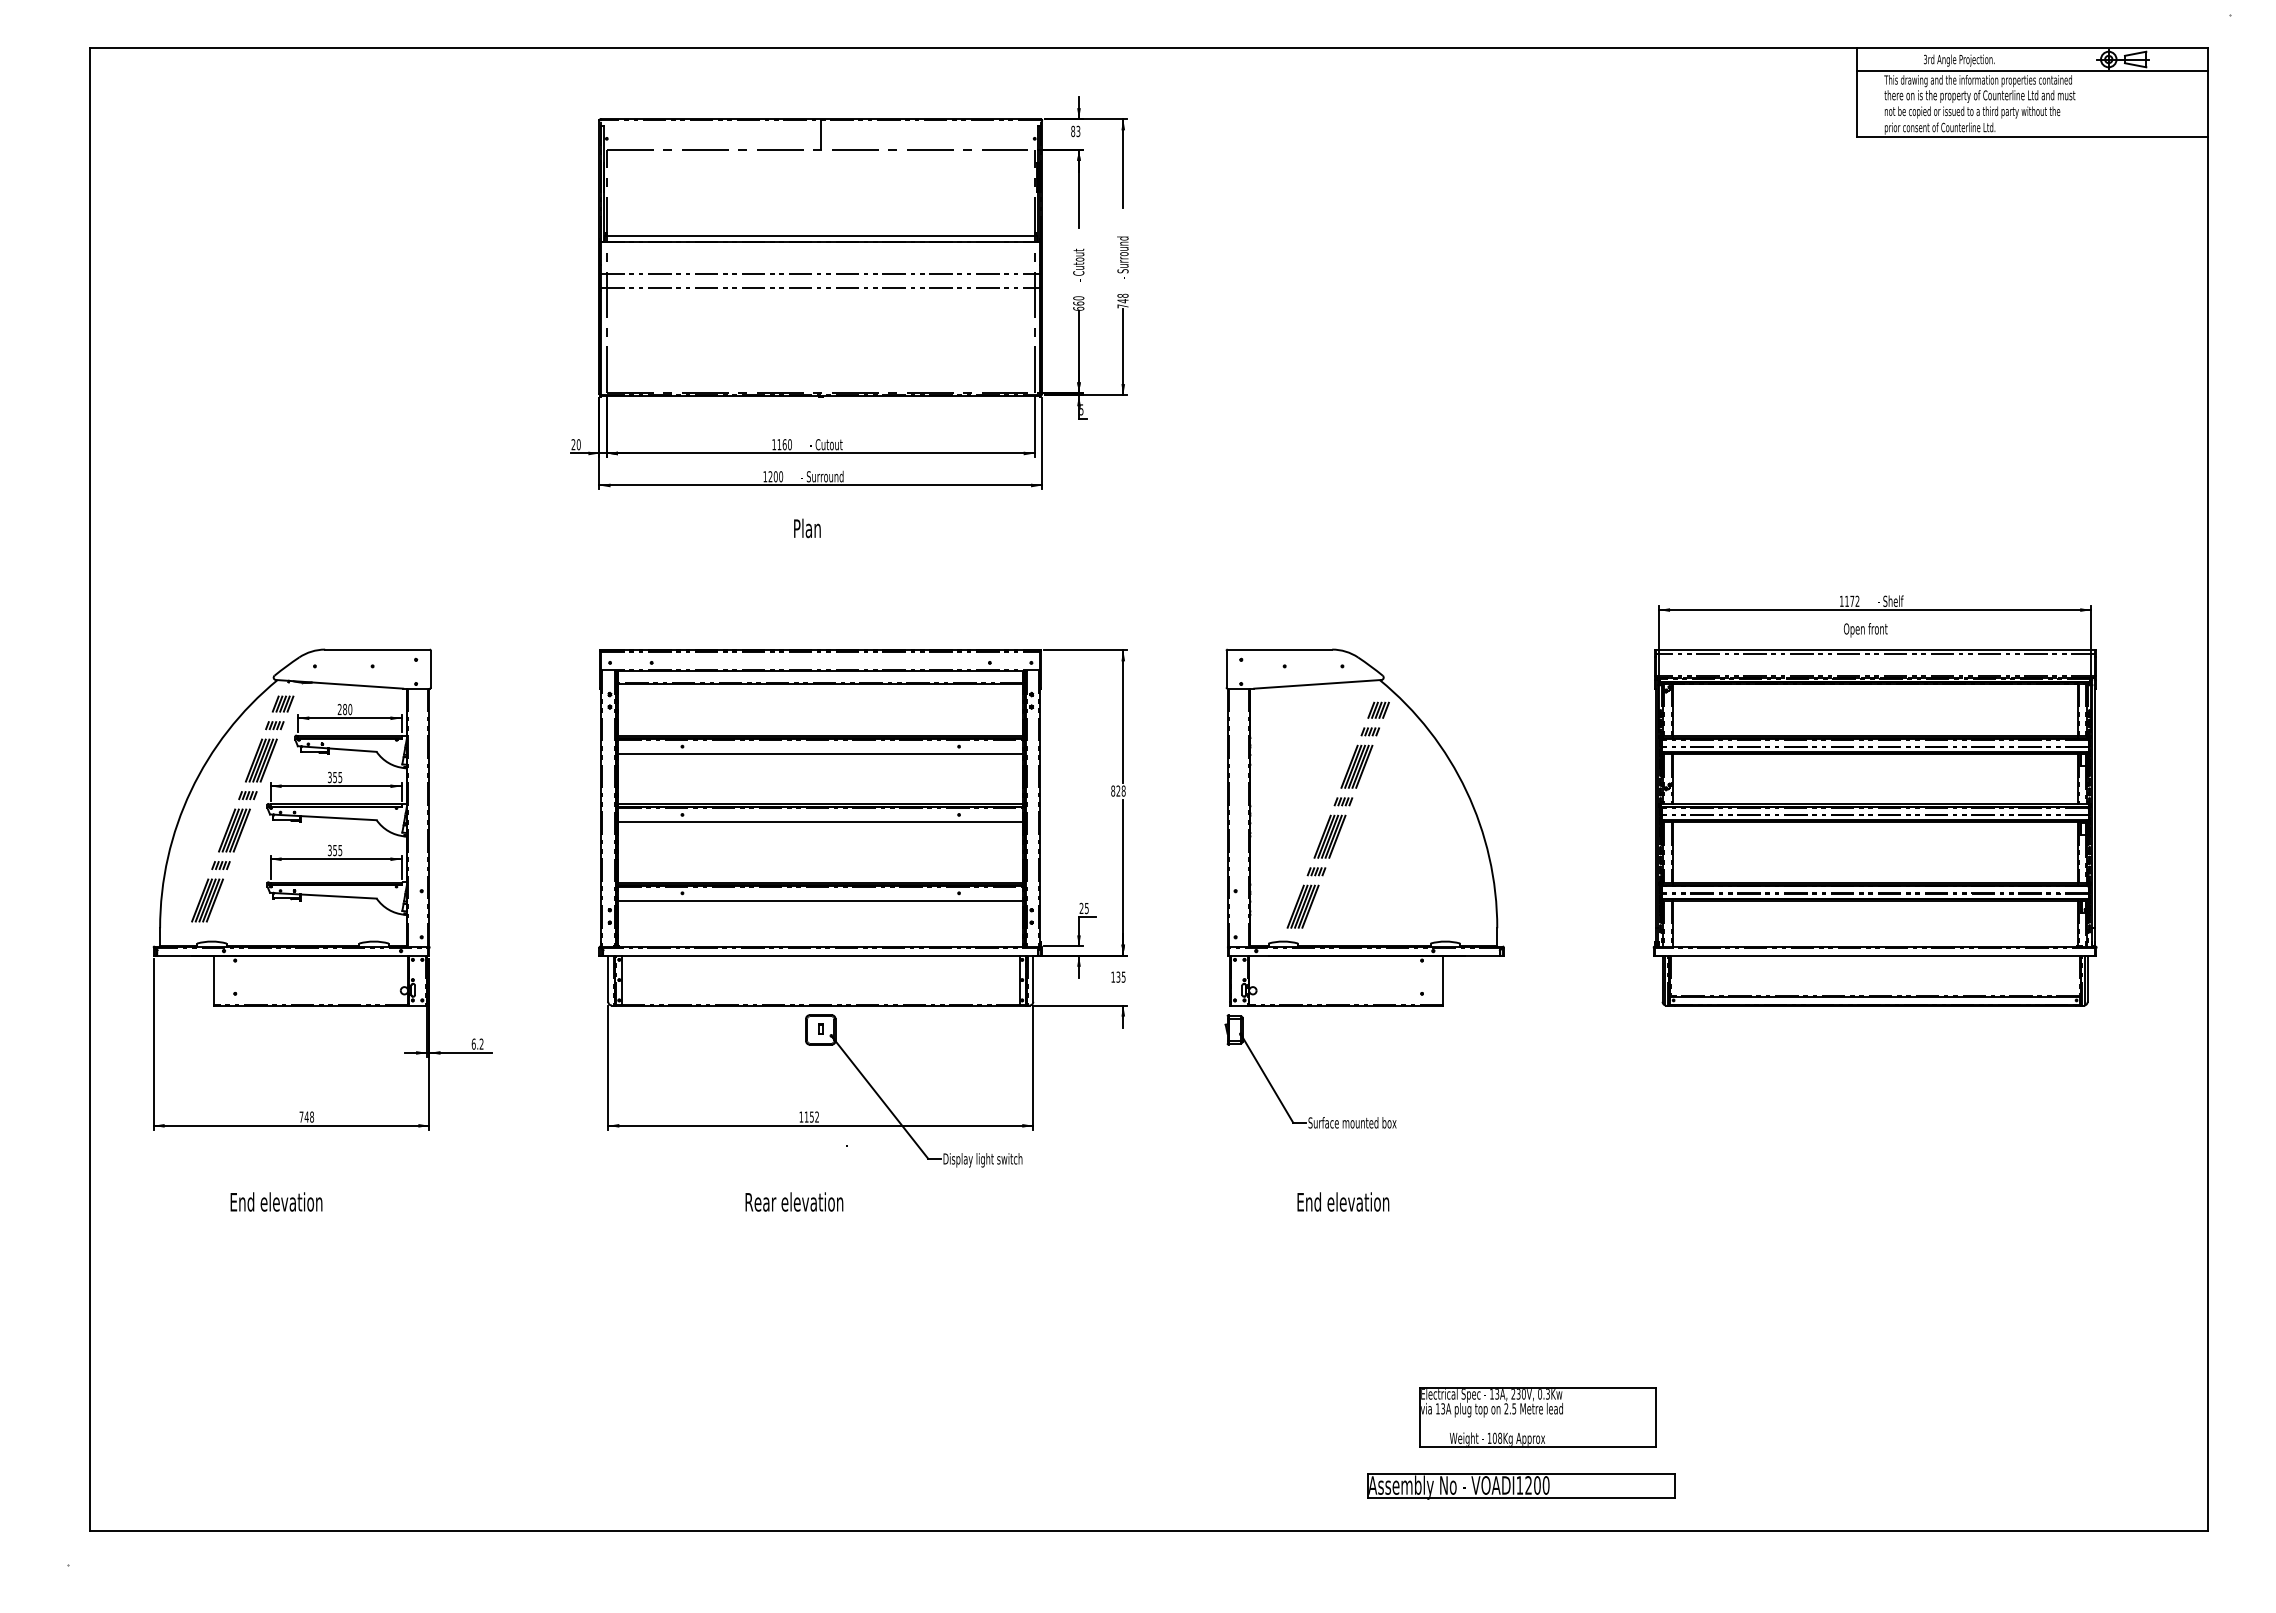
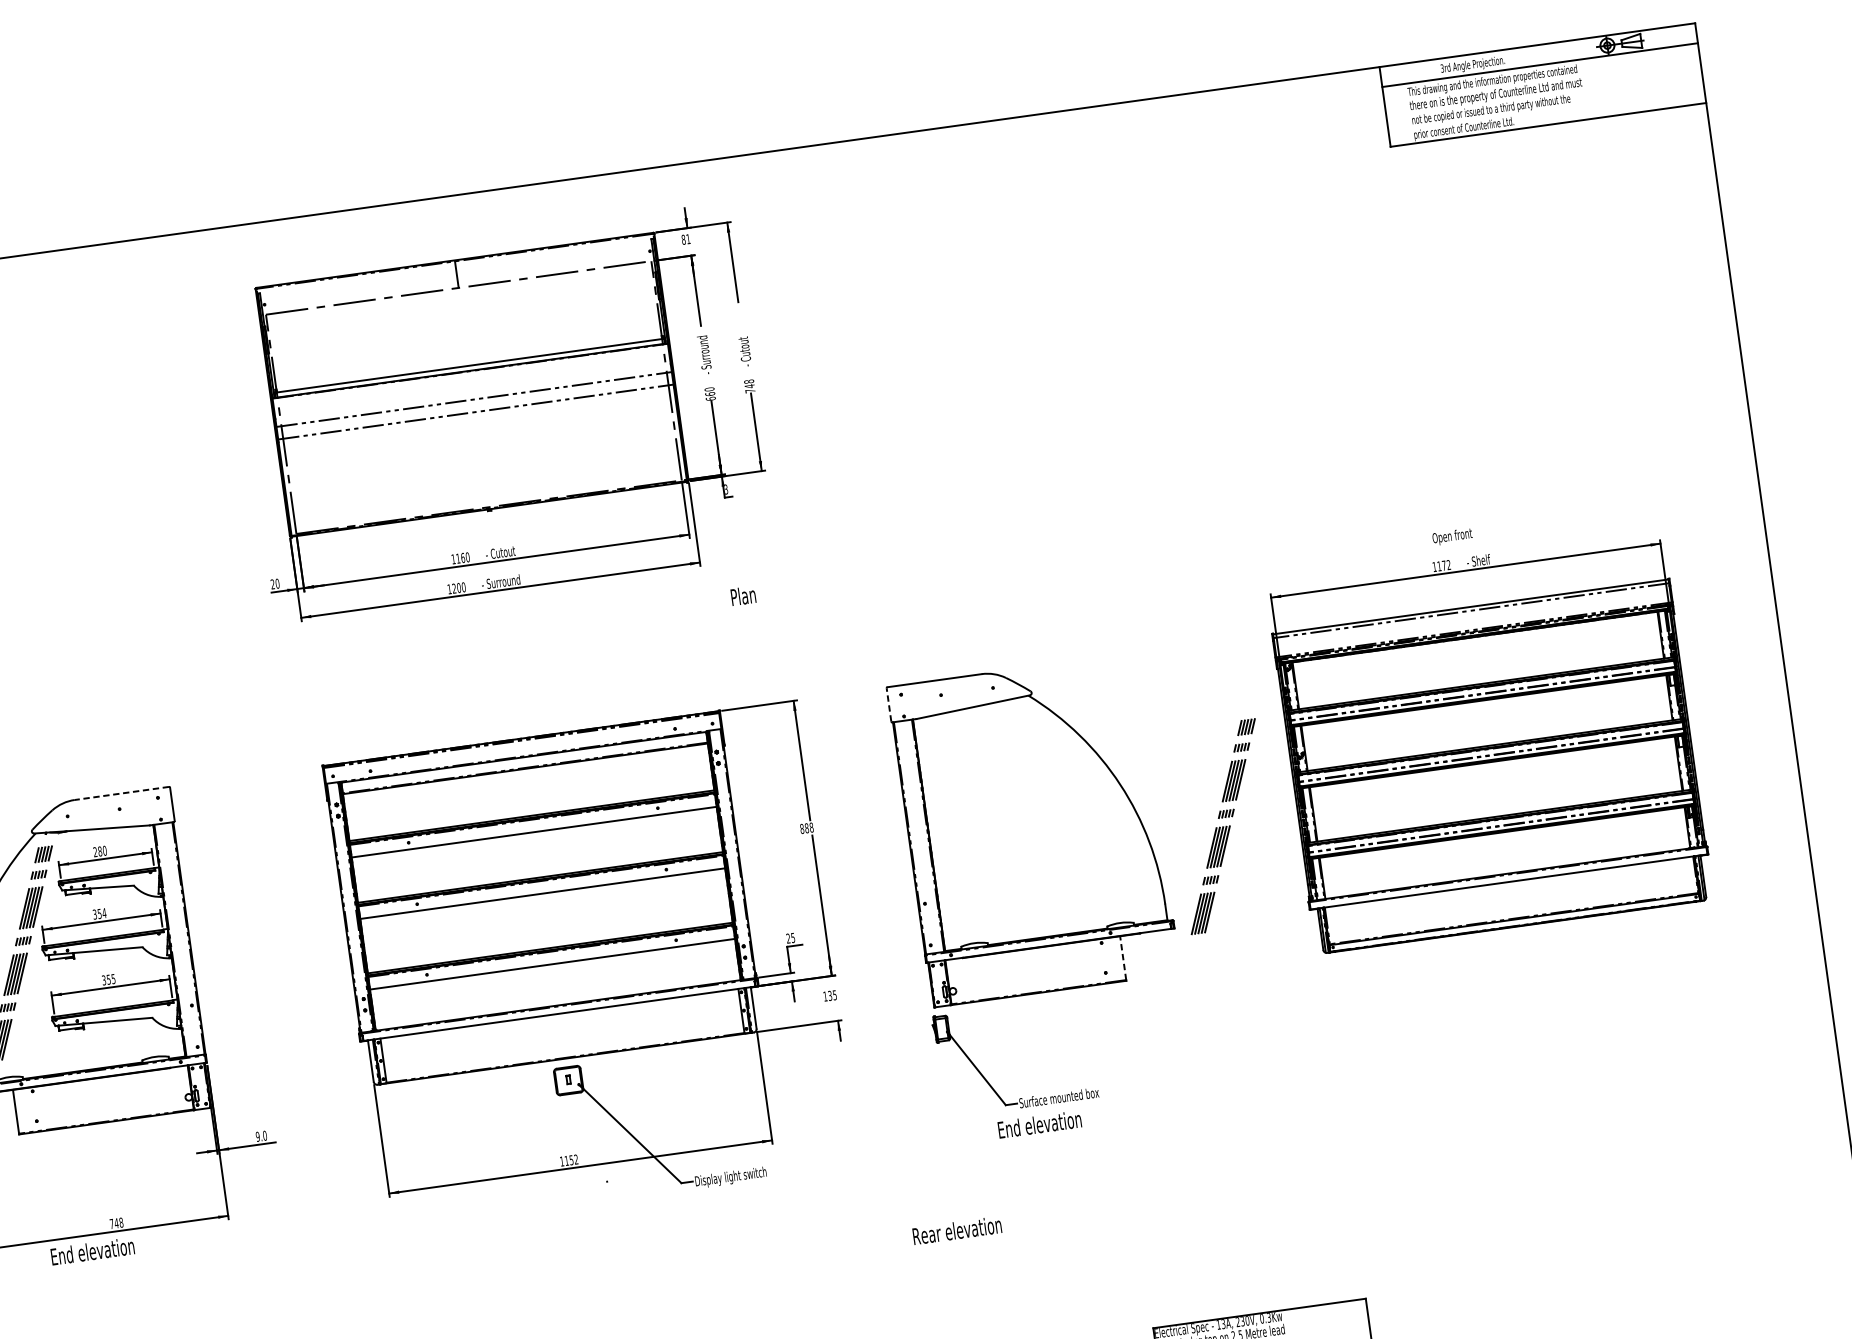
text: (1078, 131) -> (688, 239), 83 -> 81
text: (1122, 254) -> (743, 344), - Surround -> - Cutout
text: (1078, 257) -> (704, 352), - Cutout -> - Surround
text: (1081, 408) -> (725, 488), 5 -> 3
text: (807, 528) -> (743, 596), moved
text: (1865, 630) -> (1452, 537), moved
line: (376, 649) -> (120, 793), solid -> dashed
line: (1226, 668) -> (888, 704), solid -> dashed
text: (340, 777) -> (104, 913), 355 -> 354
text: (1118, 790) -> (806, 827), 828 -> 888
part: (1337, 814) -> (1222, 826), moved
line: (1443, 979) -> (1123, 957), solid -> dashed
text: (477, 1043) -> (261, 1135), 6.2 -> 9.0
text: (276, 1201) -> (92, 1250), moved
text: (794, 1201) -> (957, 1230), moved
text: (1343, 1201) -> (1039, 1124), moved

